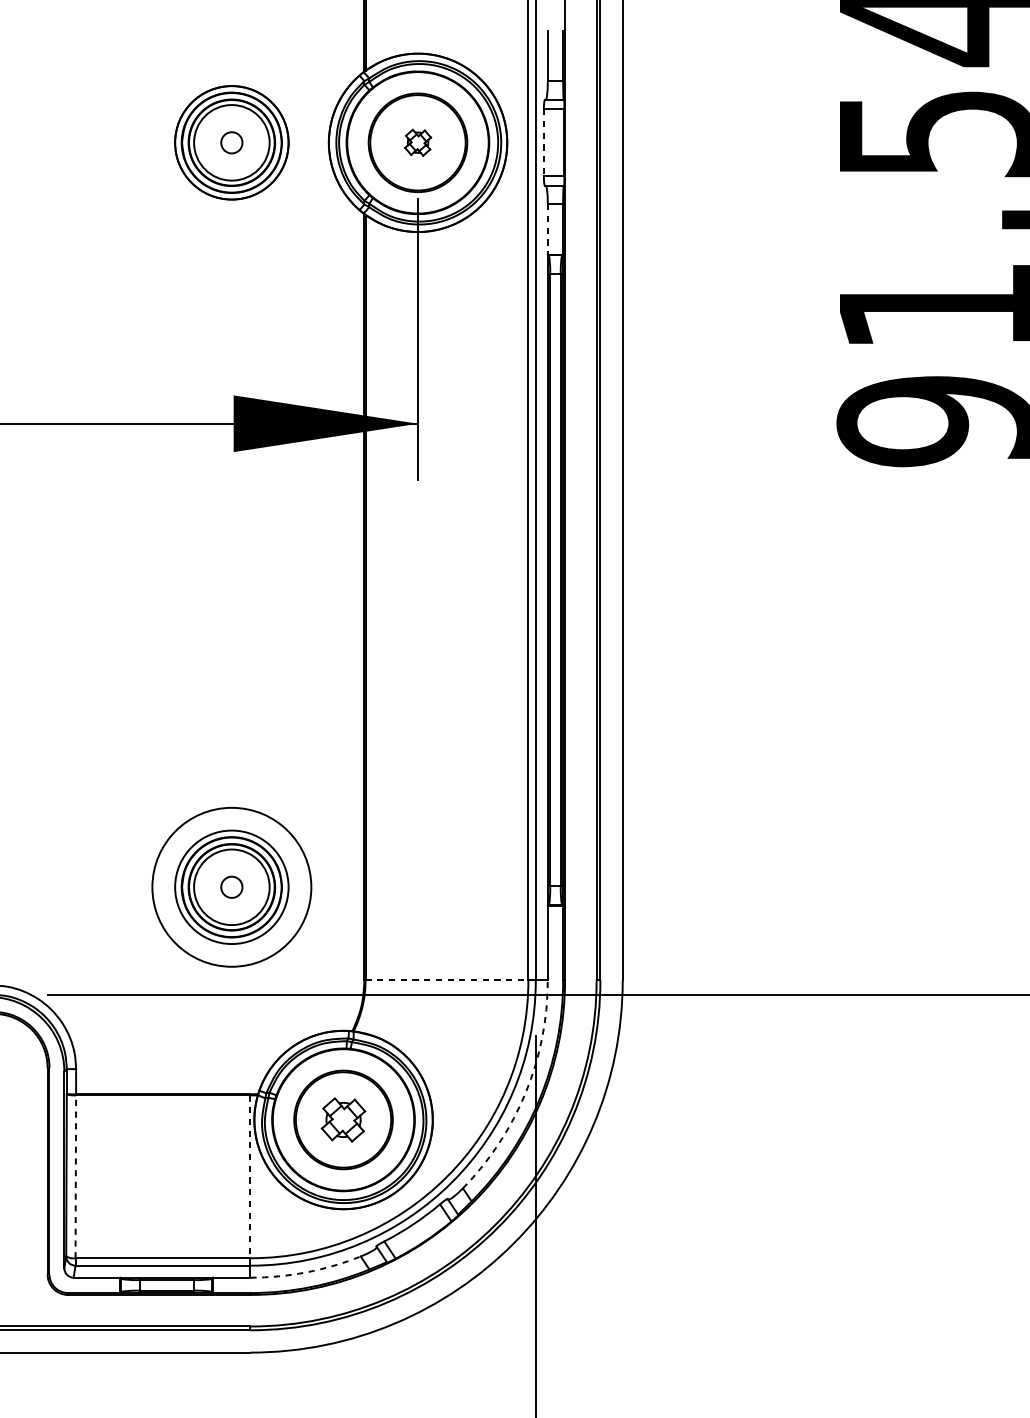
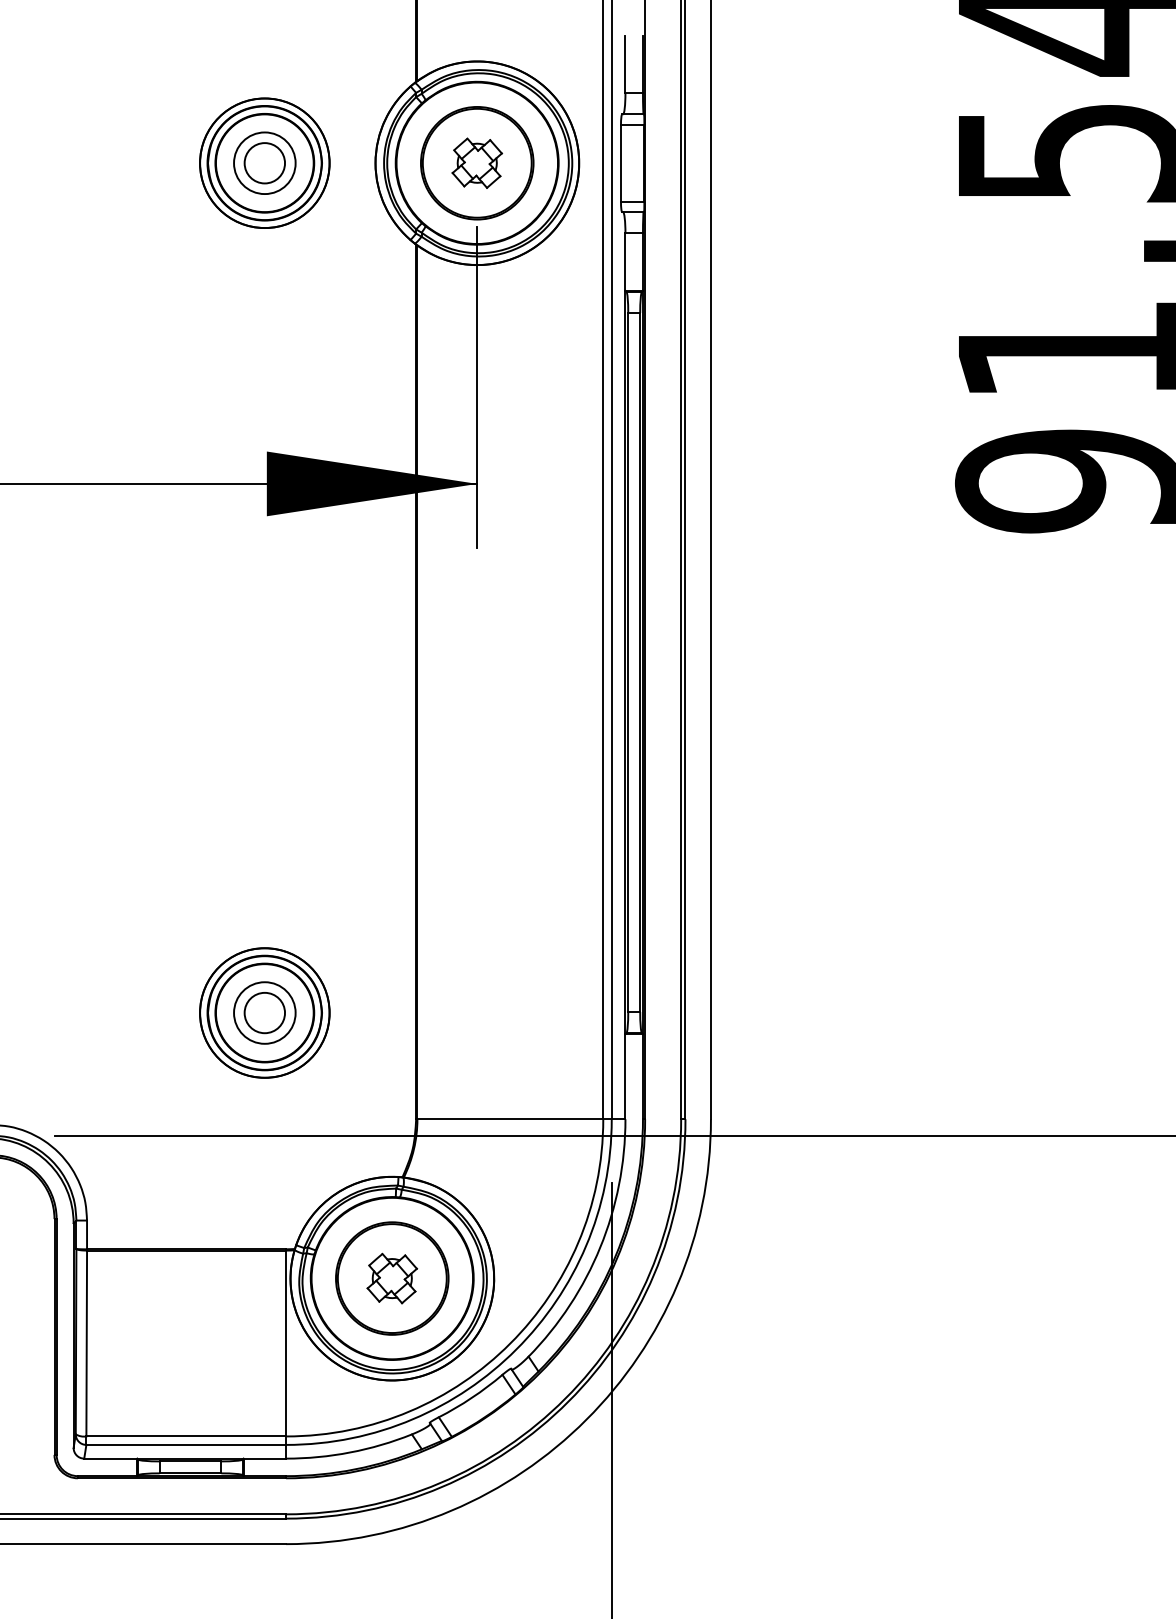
part: (418, 142) -> (477, 162), size x1.67
circle: (231, 143) -> (264, 163), size x0.71
circle: (231, 143) -> (264, 163), size x1.67
line: (543, 143) -> (620, 163), dashed -> solid
line: (547, 229) -> (625, 262), dashed -> solid
circle: (231, 886) -> (264, 1012), size x0.71
circle: (231, 886) -> (264, 1012), size x0.71
circle: (231, 886) -> (264, 1012), size x1.67
line: (447, 980) -> (510, 1119), dashed -> solid
arc: (525, 1092) -> (600, 1247), dashed -> solid
line: (75, 1176) -> (86, 1343), dashed -> solid
line: (250, 1176) -> (286, 1343), dashed -> solid
arc: (306, 1272) -> (350, 1452), dashed -> solid

